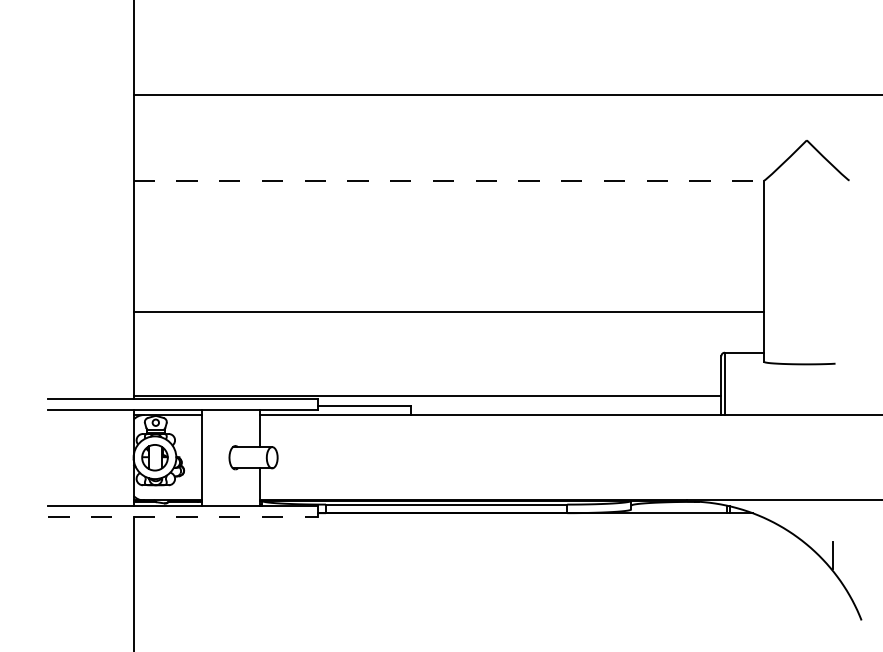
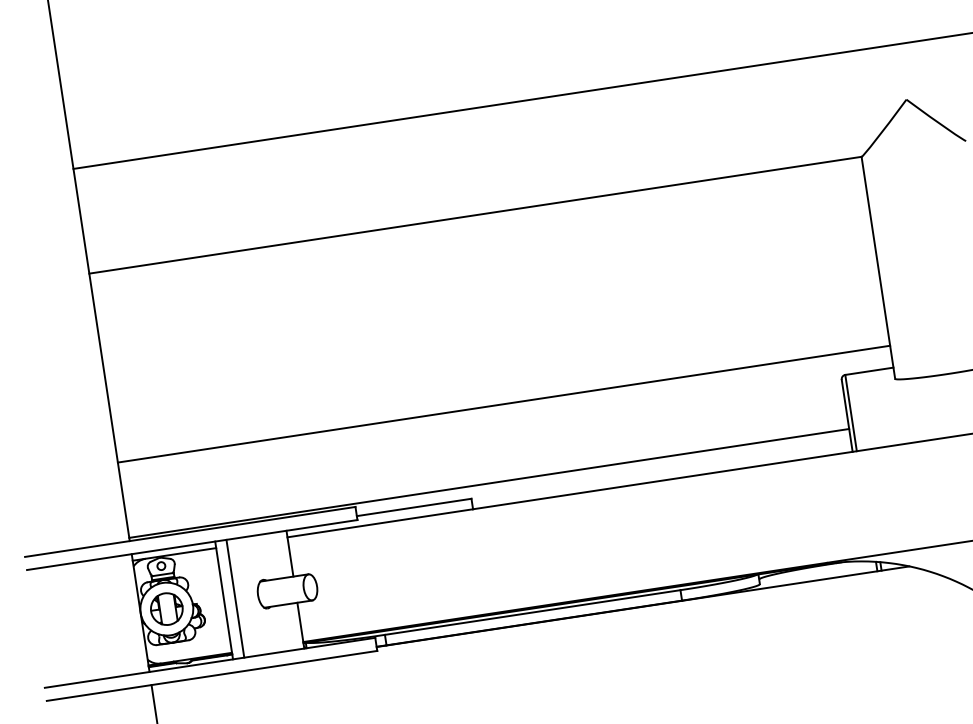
line: (449, 180) -> (476, 214), dashed -> solid
line: (448, 311) -> (503, 403), moved
line: (210, 457) -> (234, 598), added
line: (183, 516) -> (212, 675), dashed -> solid

